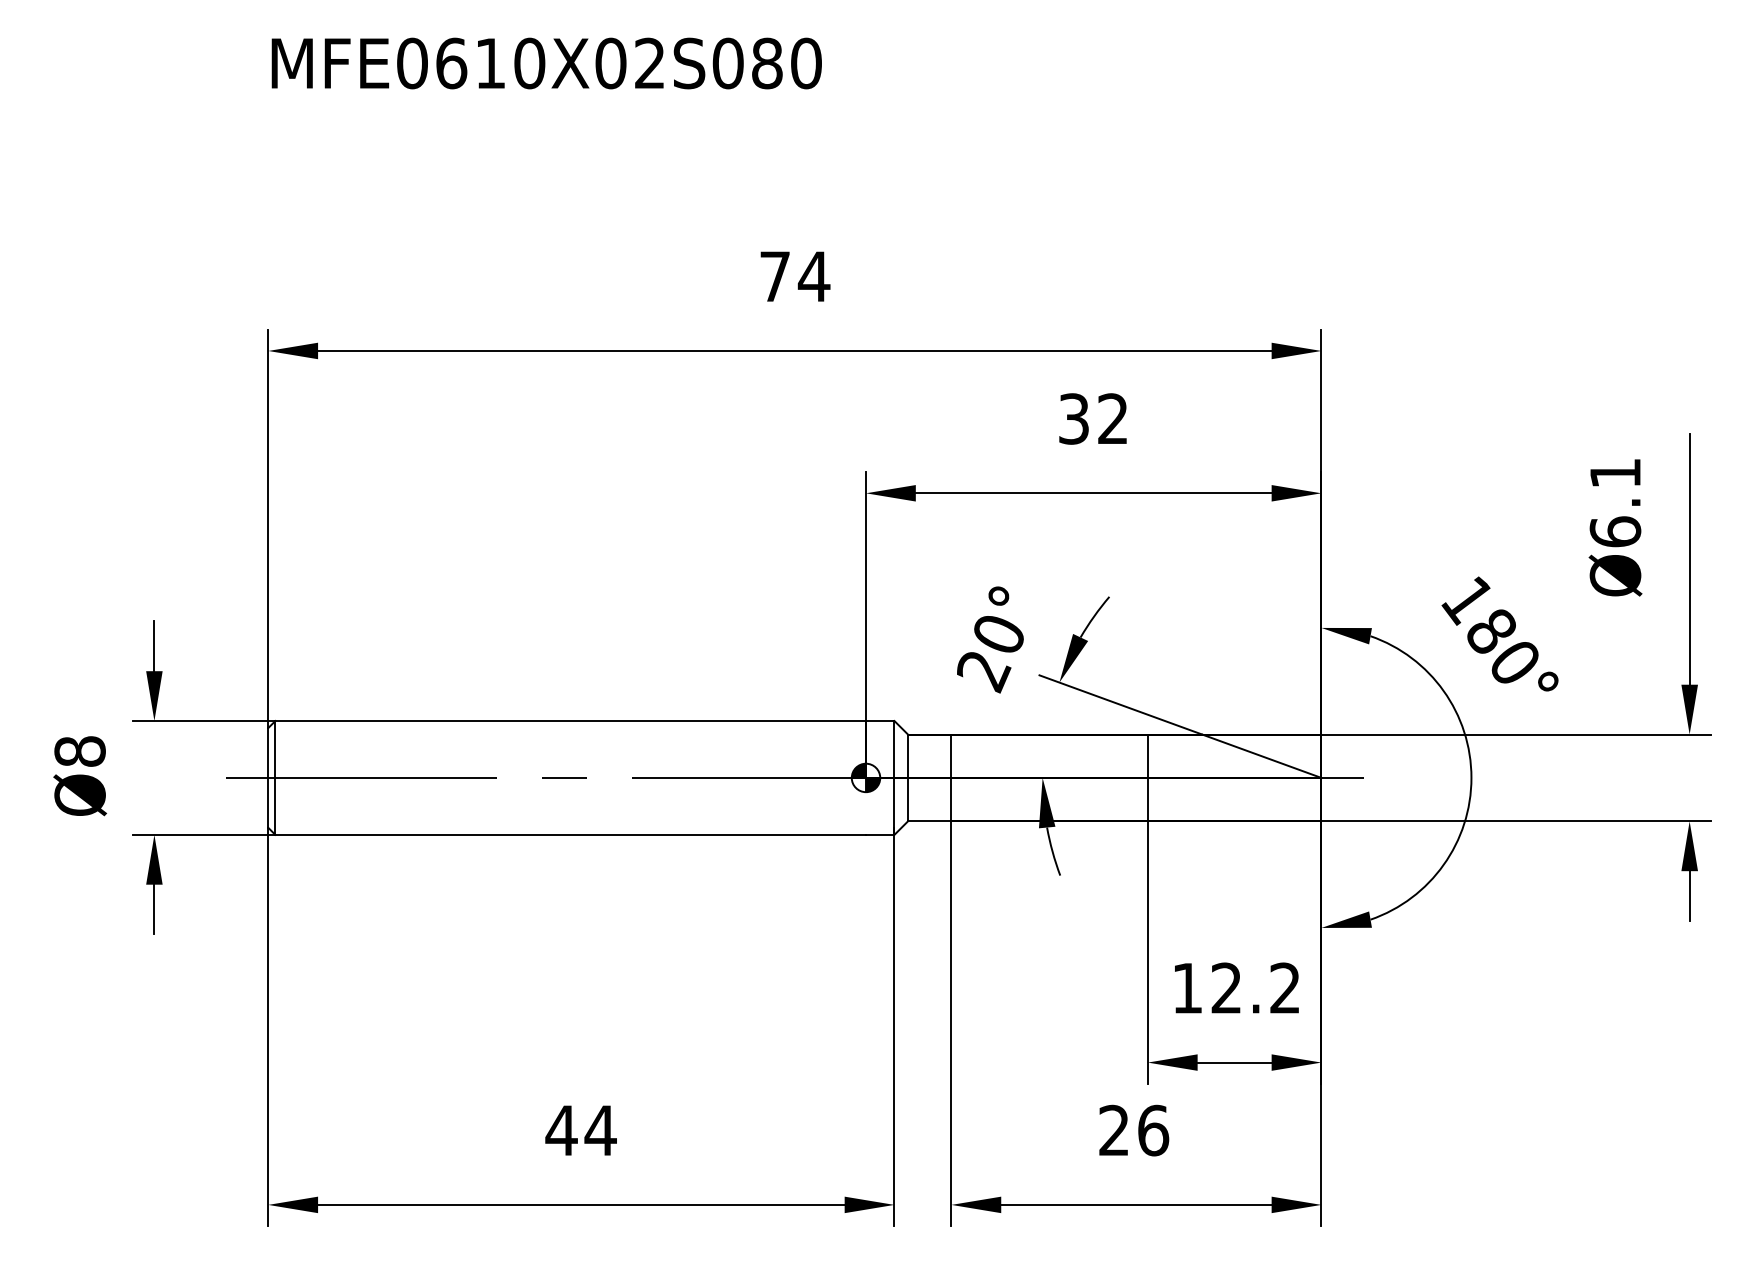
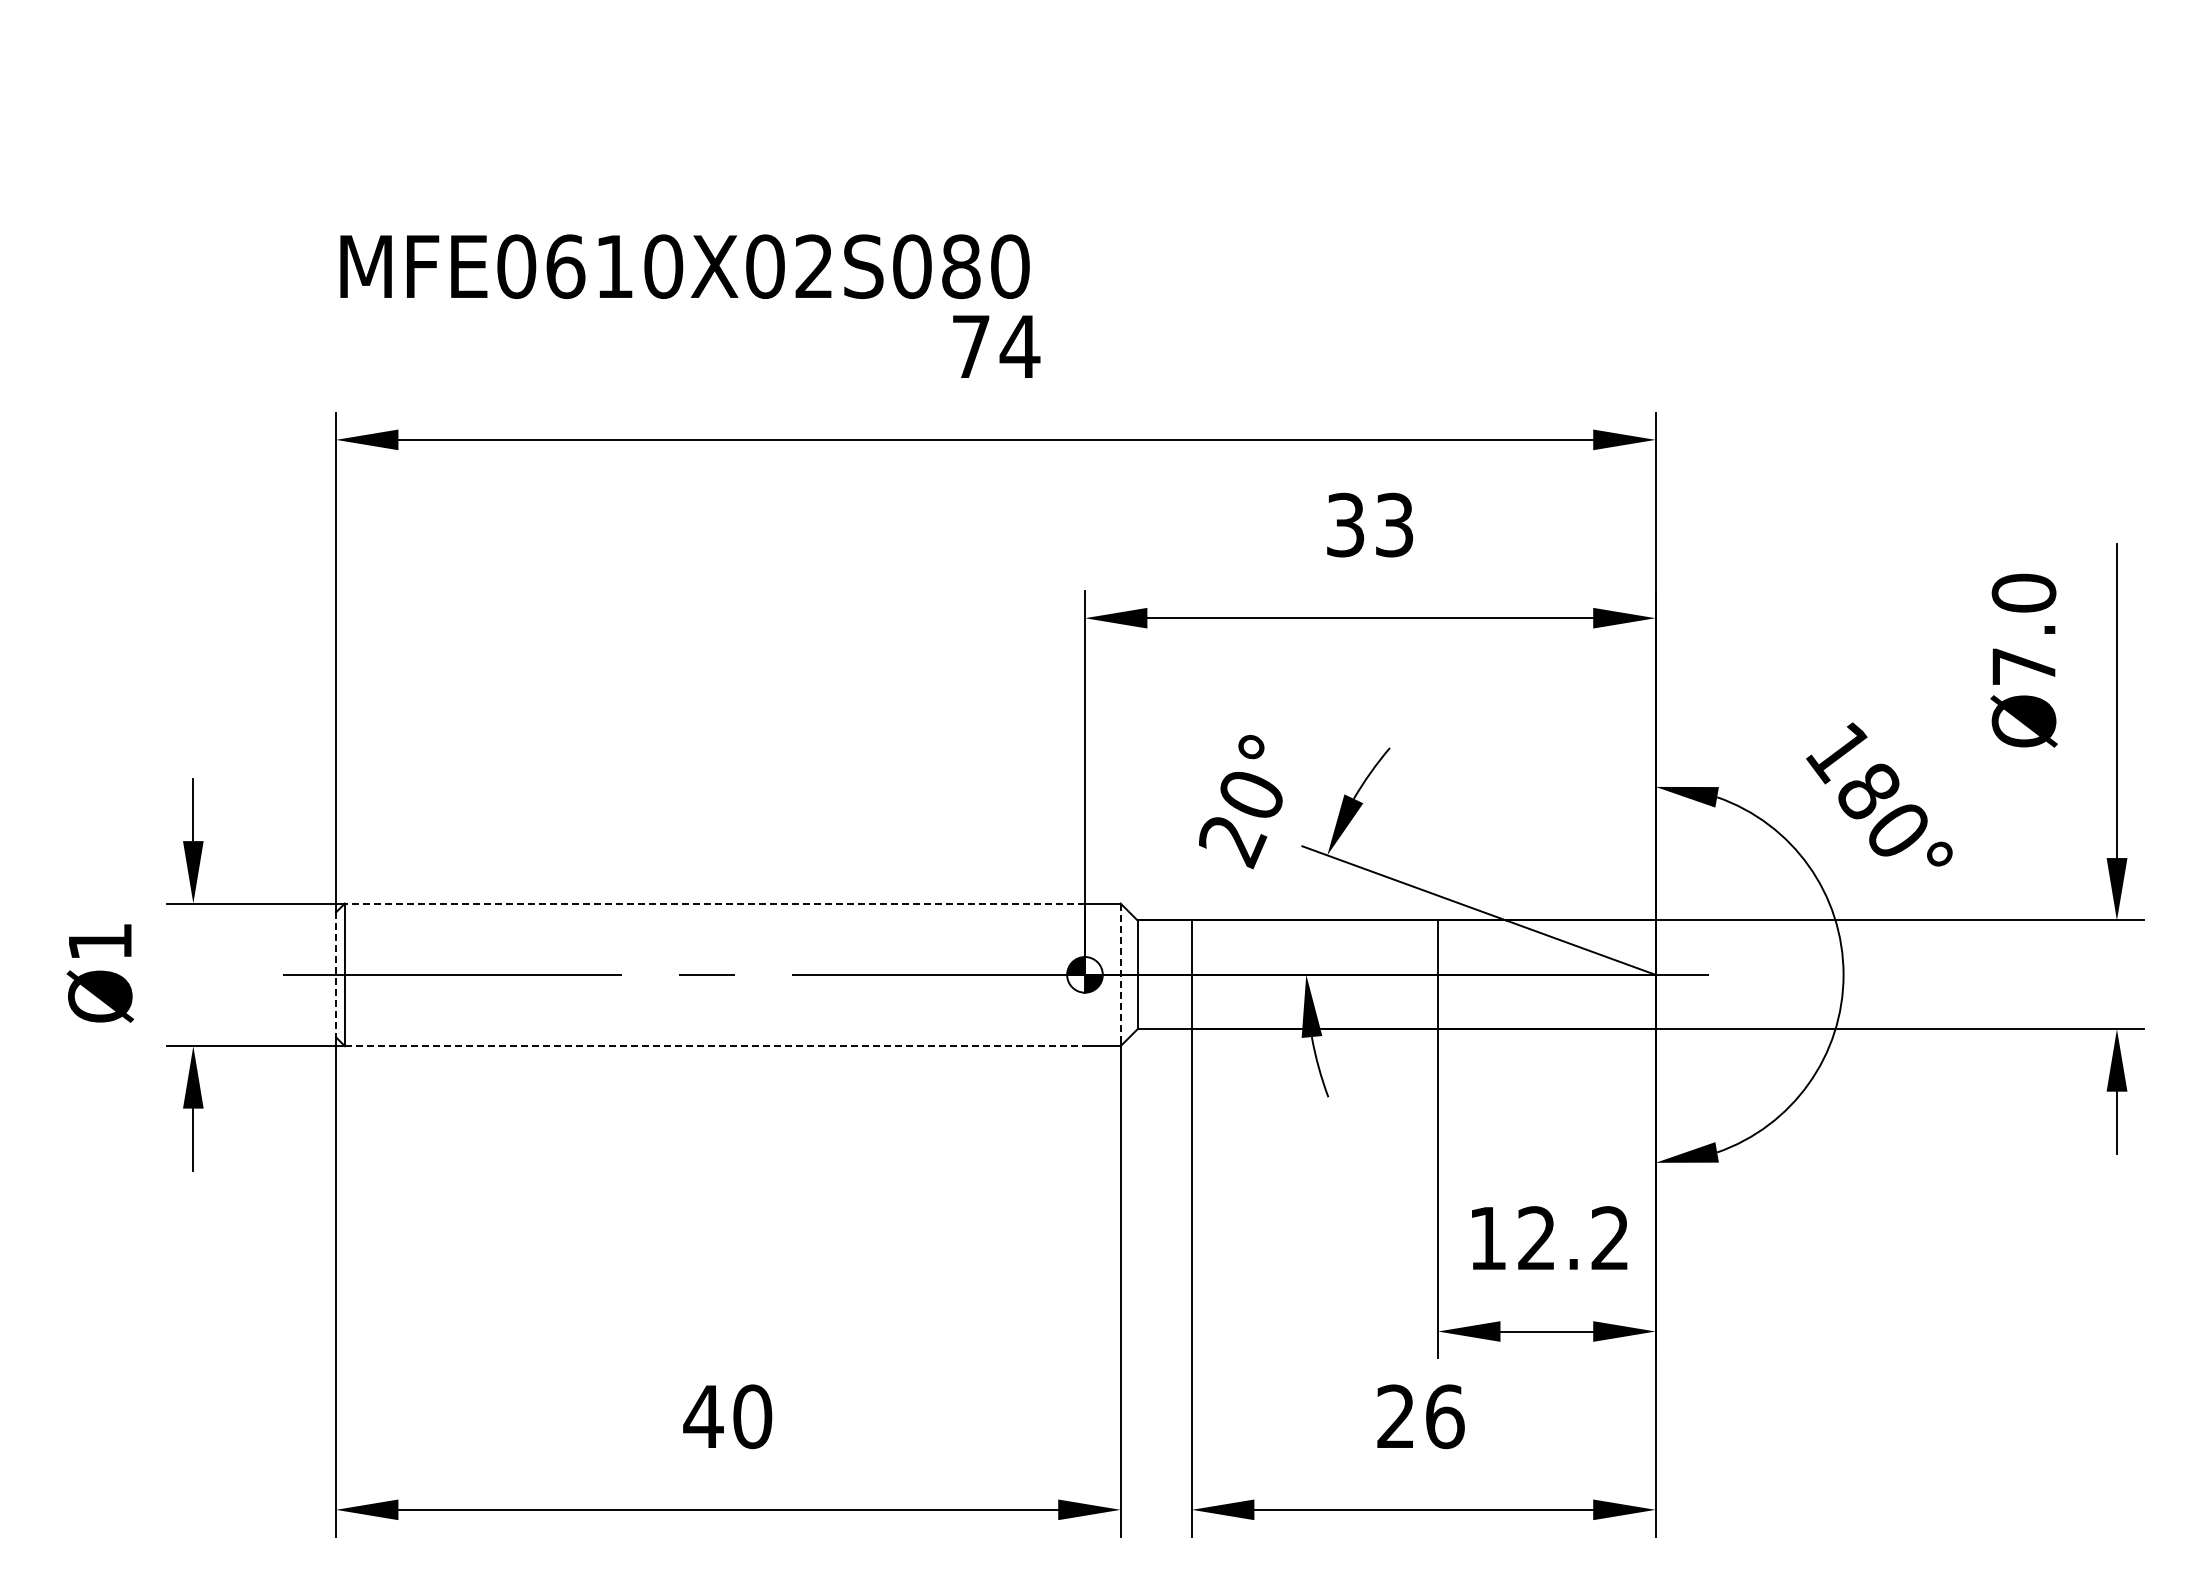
text: (546, 63) -> (684, 266), moved
text: (1113, 419) -> (1394, 525), 32 -> 33
text: (1615, 502) -> (2023, 629), Ø6.1 -> Ø7.0
line: (570, 720) -> (714, 903), solid -> dashed
text: (80, 751) -> (100, 941), Ø8 -> Ø1
line: (268, 778) -> (336, 975), solid -> dashed
line: (894, 778) -> (1120, 975), solid -> dashed
line: (571, 835) -> (715, 1046), solid -> dashed
text: (600, 1130) -> (752, 1416), 44 -> 40

